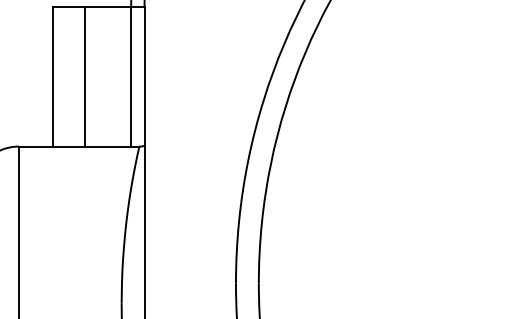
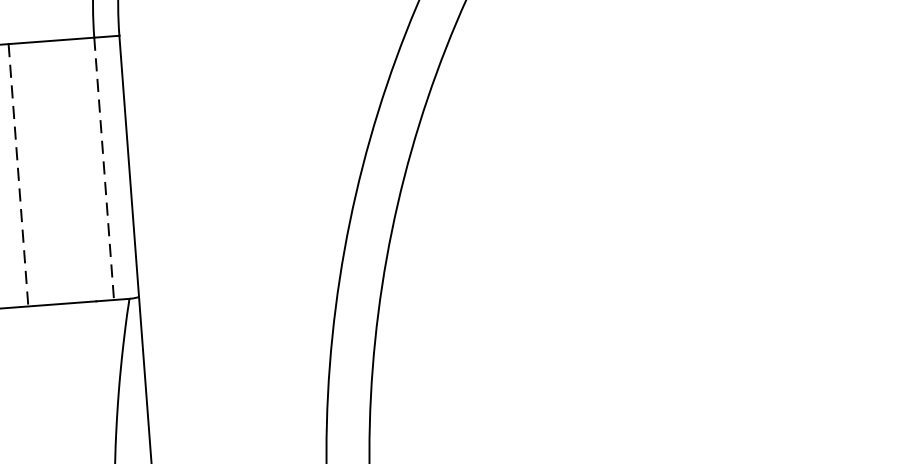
line: (85, 76) -> (18, 175), solid -> dashed
line: (131, 76) -> (104, 168), solid -> dashed

